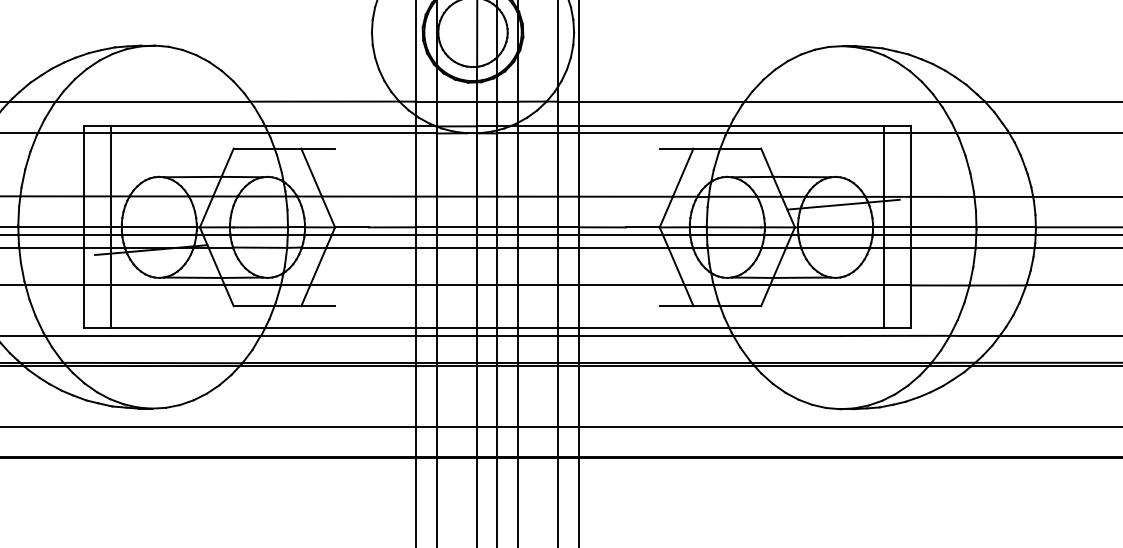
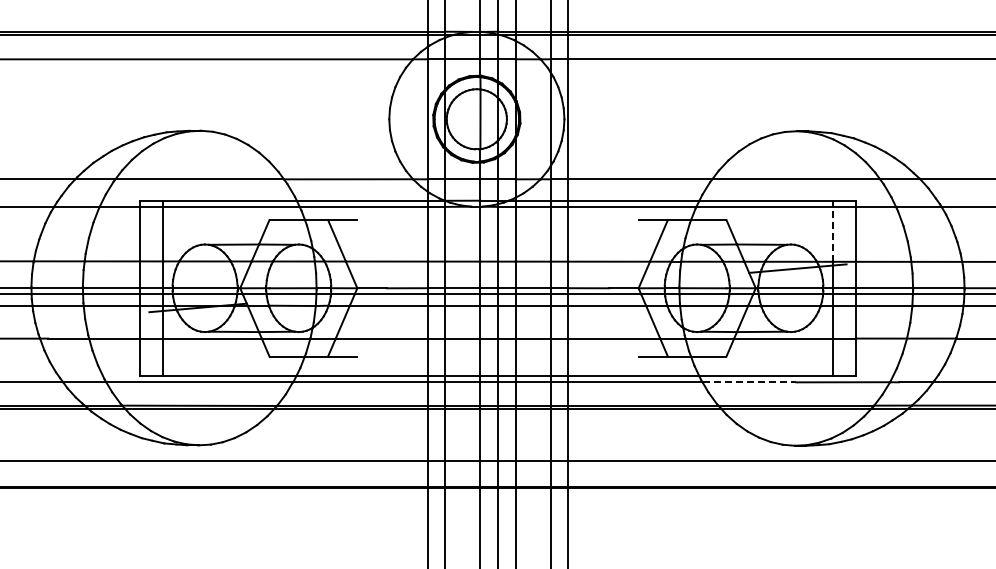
line: (883, 164) -> (832, 233), solid -> dashed
line: (787, 336) -> (749, 382), solid -> dashed

